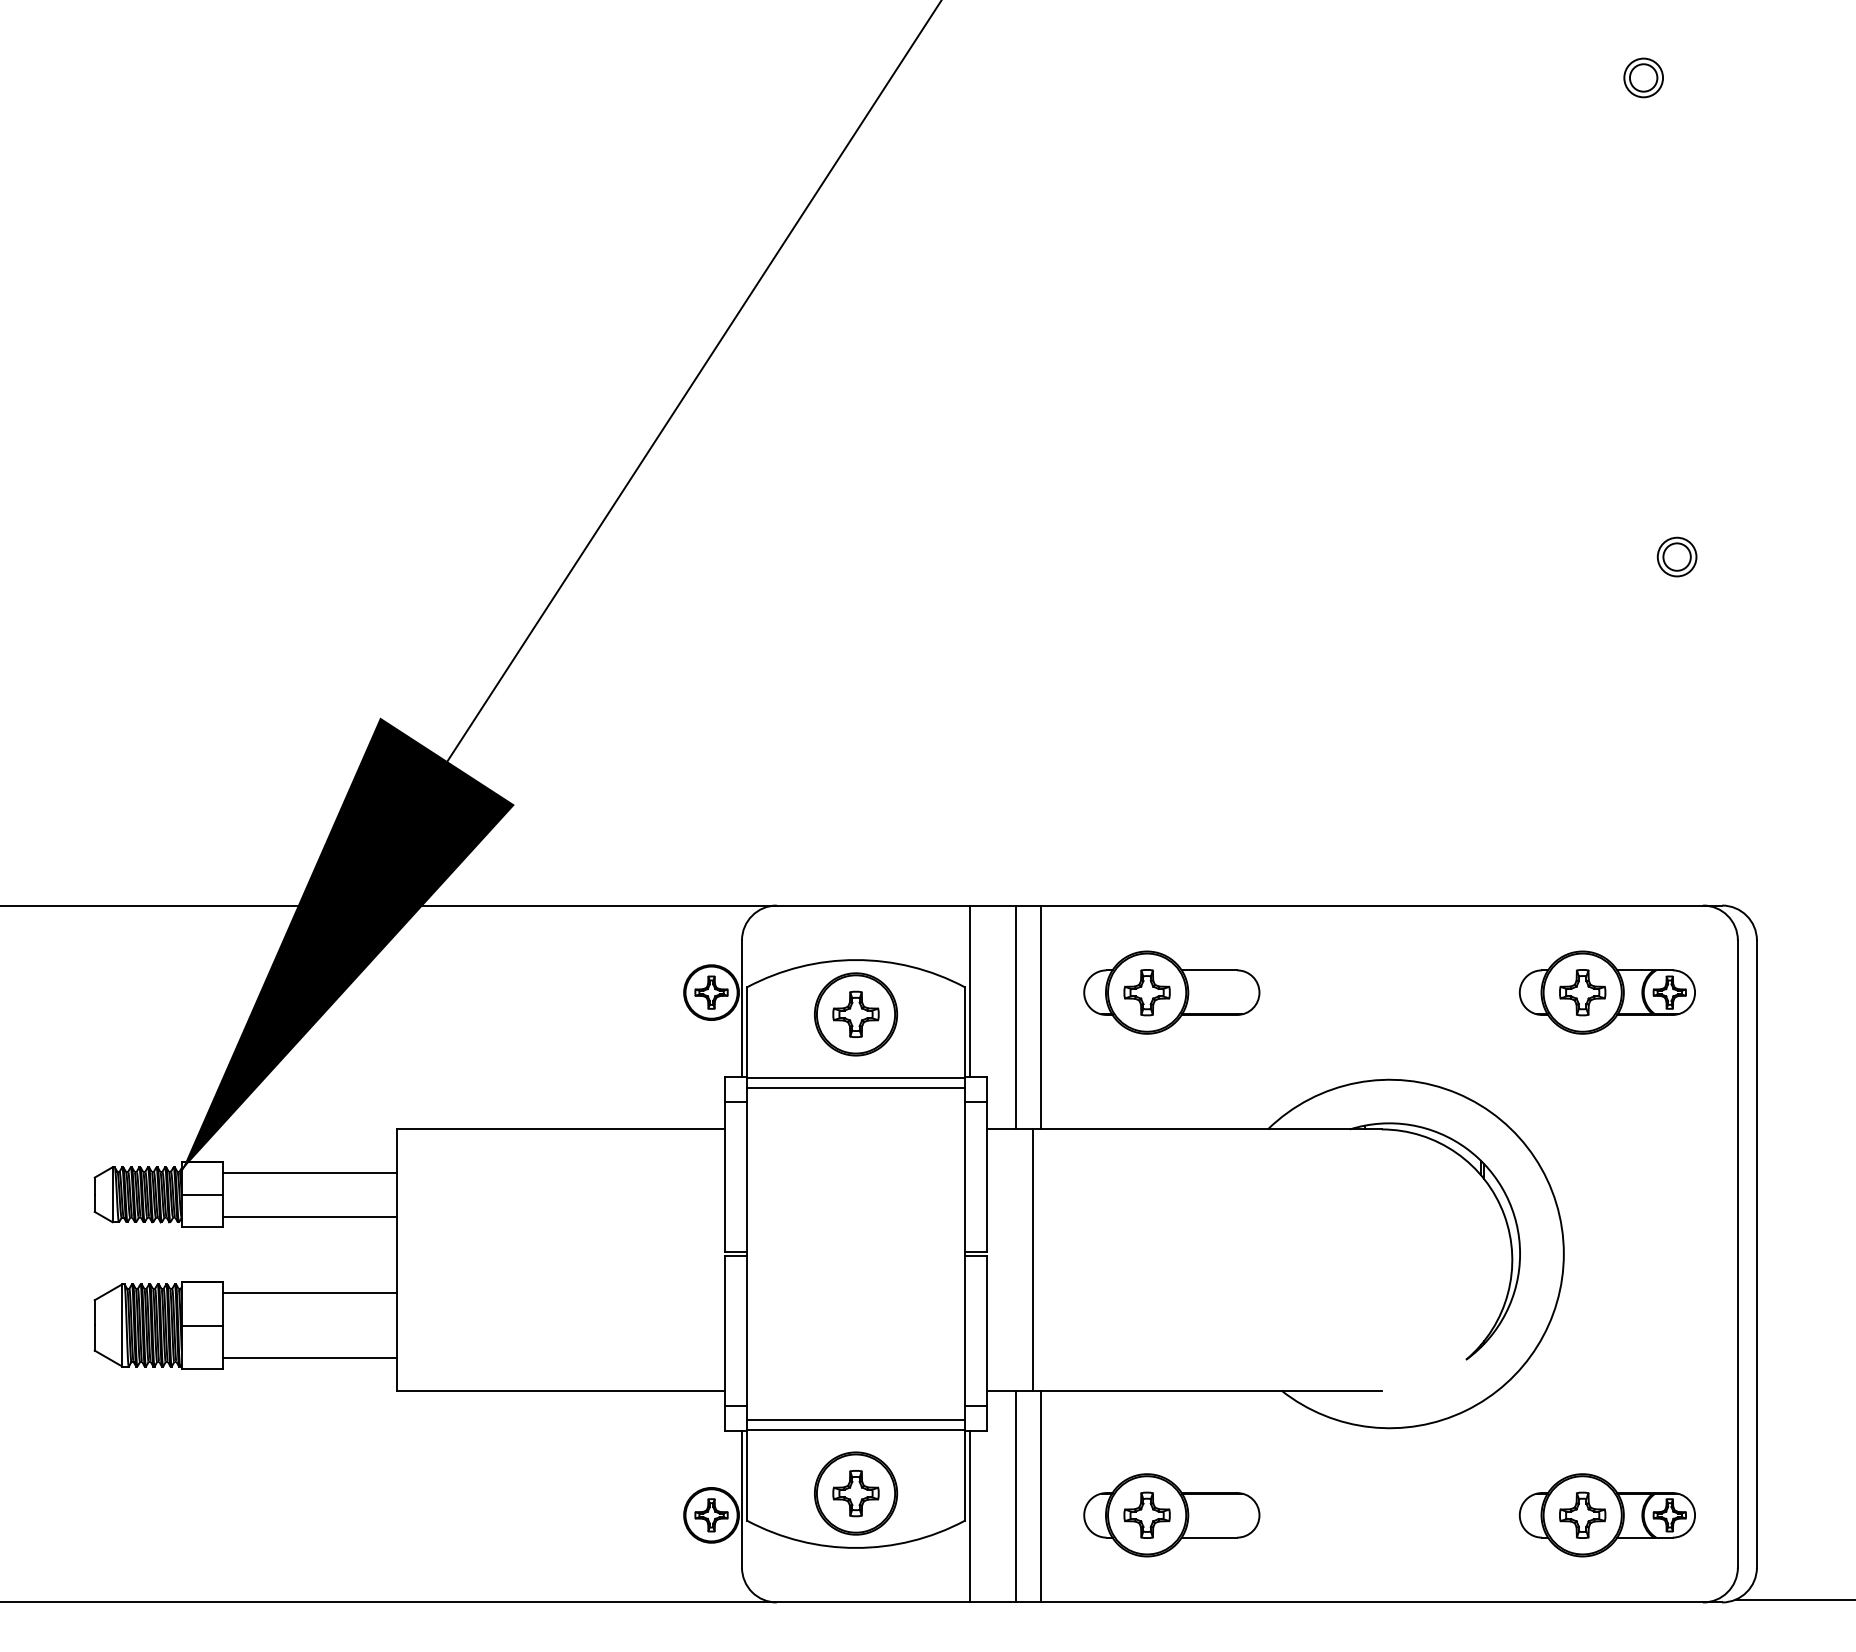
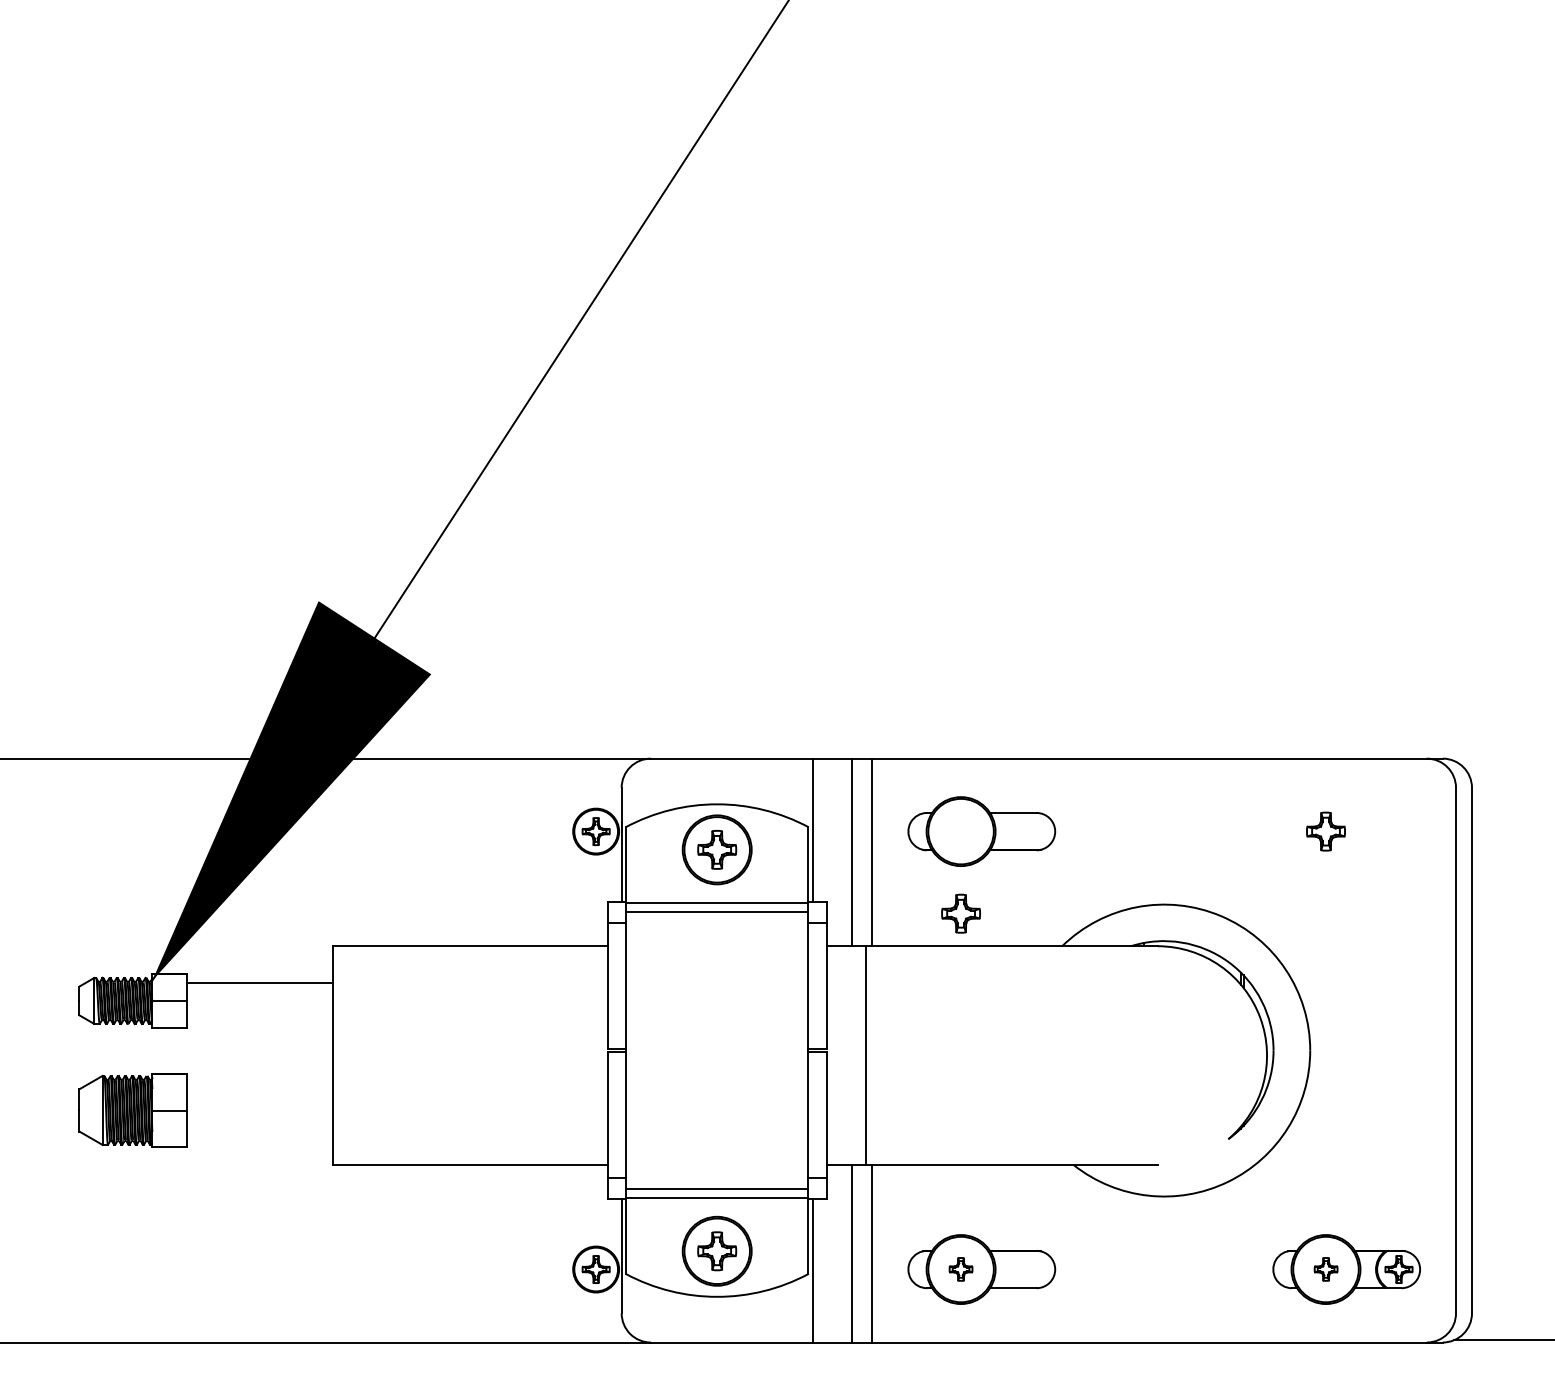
part: (1643, 77) -> (1376, 64), removed
part: (1676, 556) -> (1404, 466), removed
part: (1146, 992) -> (960, 913), moved
part: (1606, 992) -> (1345, 831), removed
line: (310, 1216) -> (260, 1019), removed
line: (310, 1292) -> (260, 1082), removed
line: (310, 1358) -> (260, 1138), removed
part: (1146, 1514) -> (960, 1268), size x0.6
part: (1582, 1514) -> (1325, 1268), size x0.6

